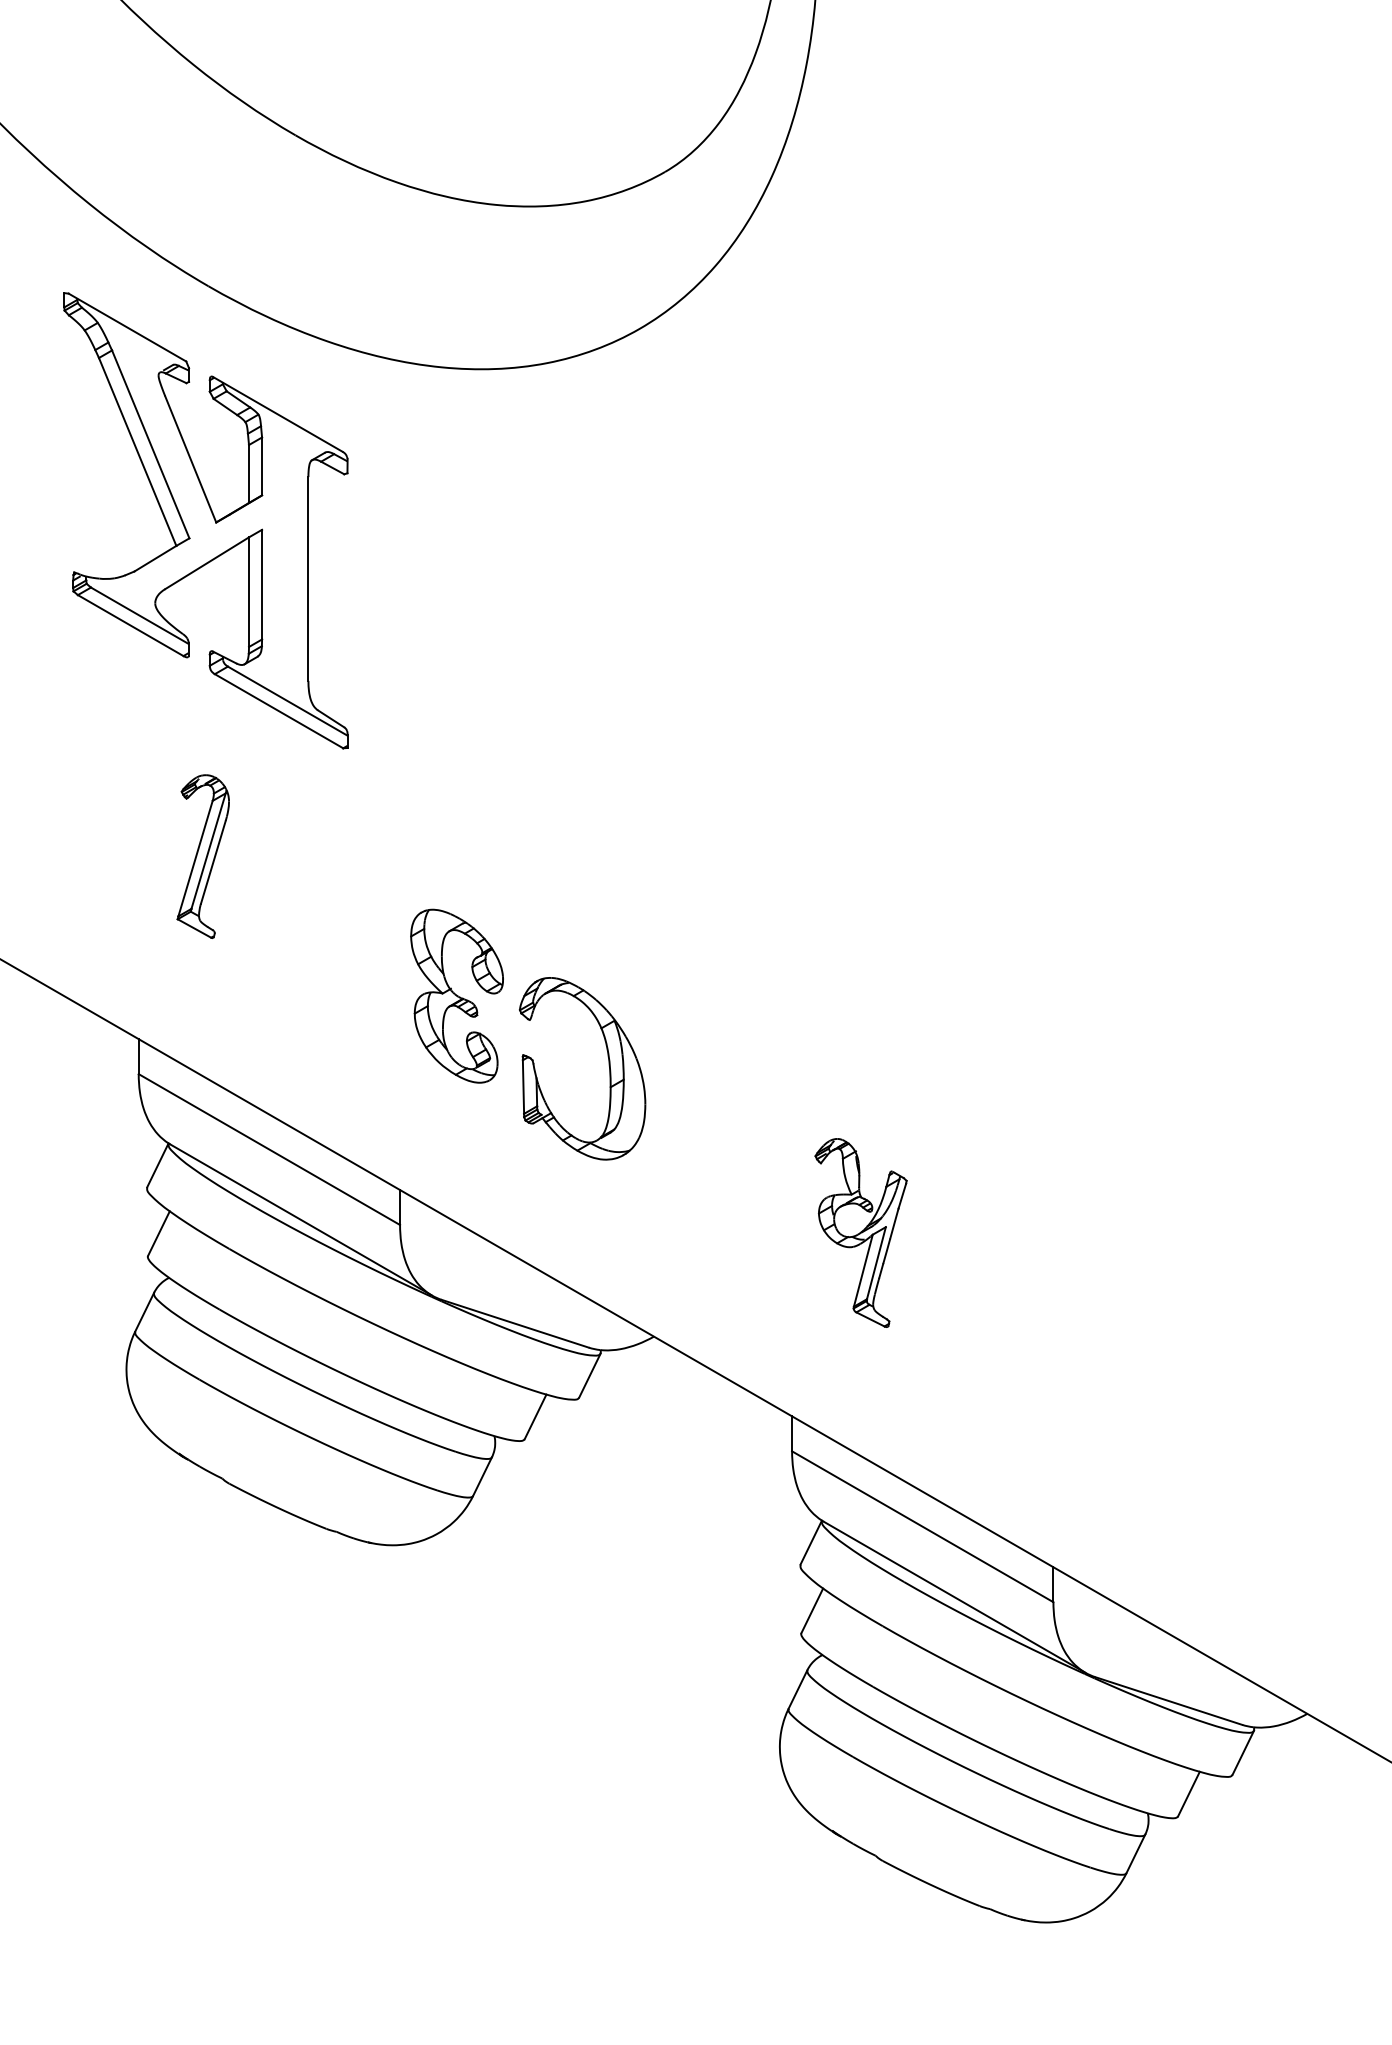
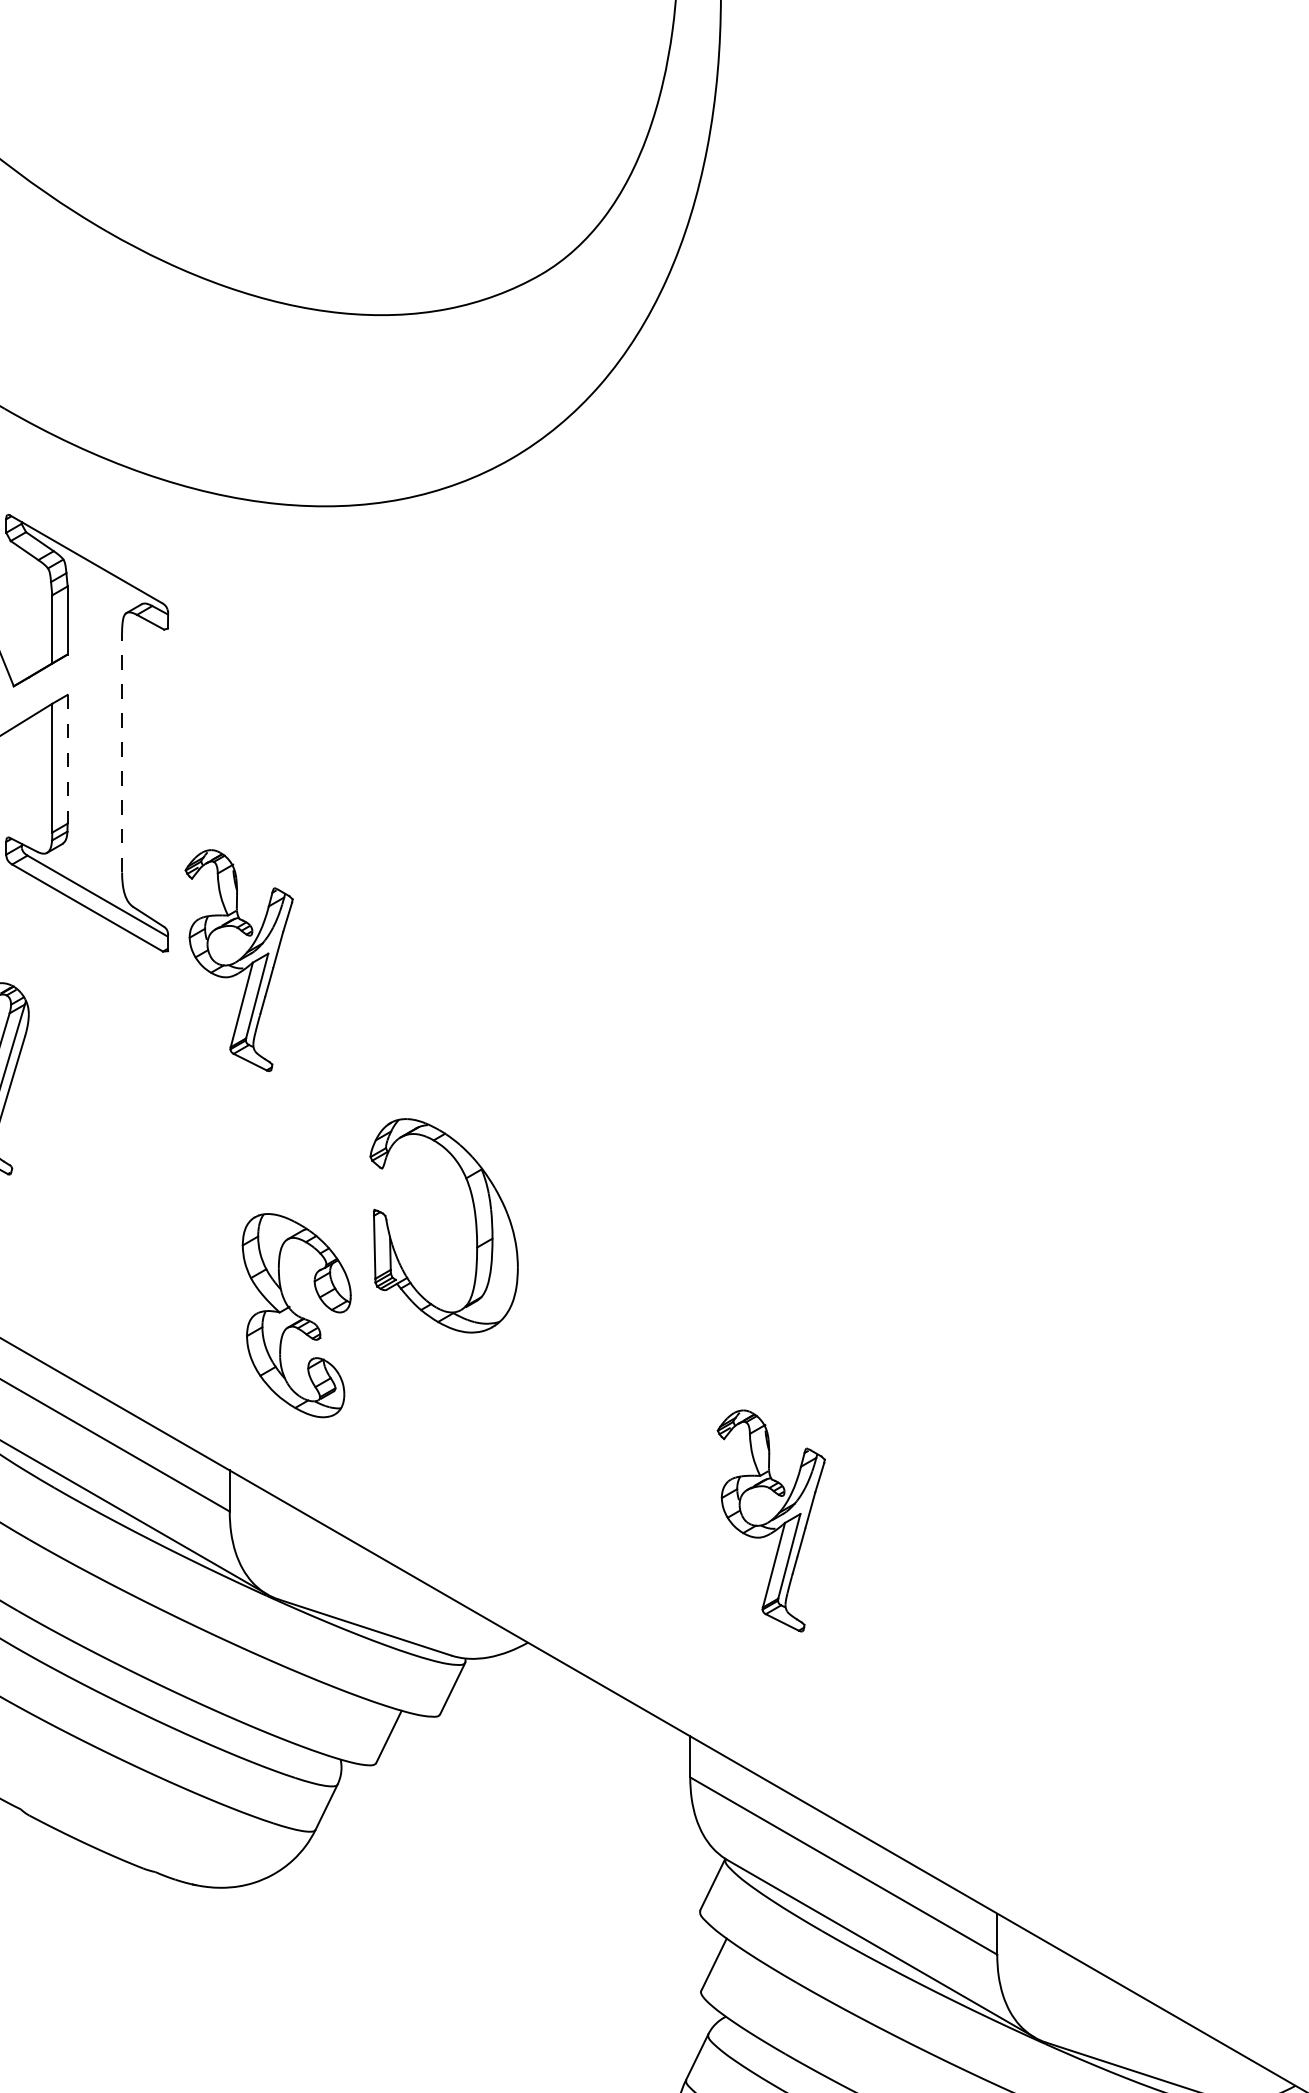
line: (308, 579) -> (122, 753), solid -> dashed
line: (262, 584) -> (68, 759), solid -> dashed
part: (407, 755) -> (238, 960), added
part: (456, 995) -> (296, 1314), moved
part: (608, 1065) -> (474, 1221), moved

